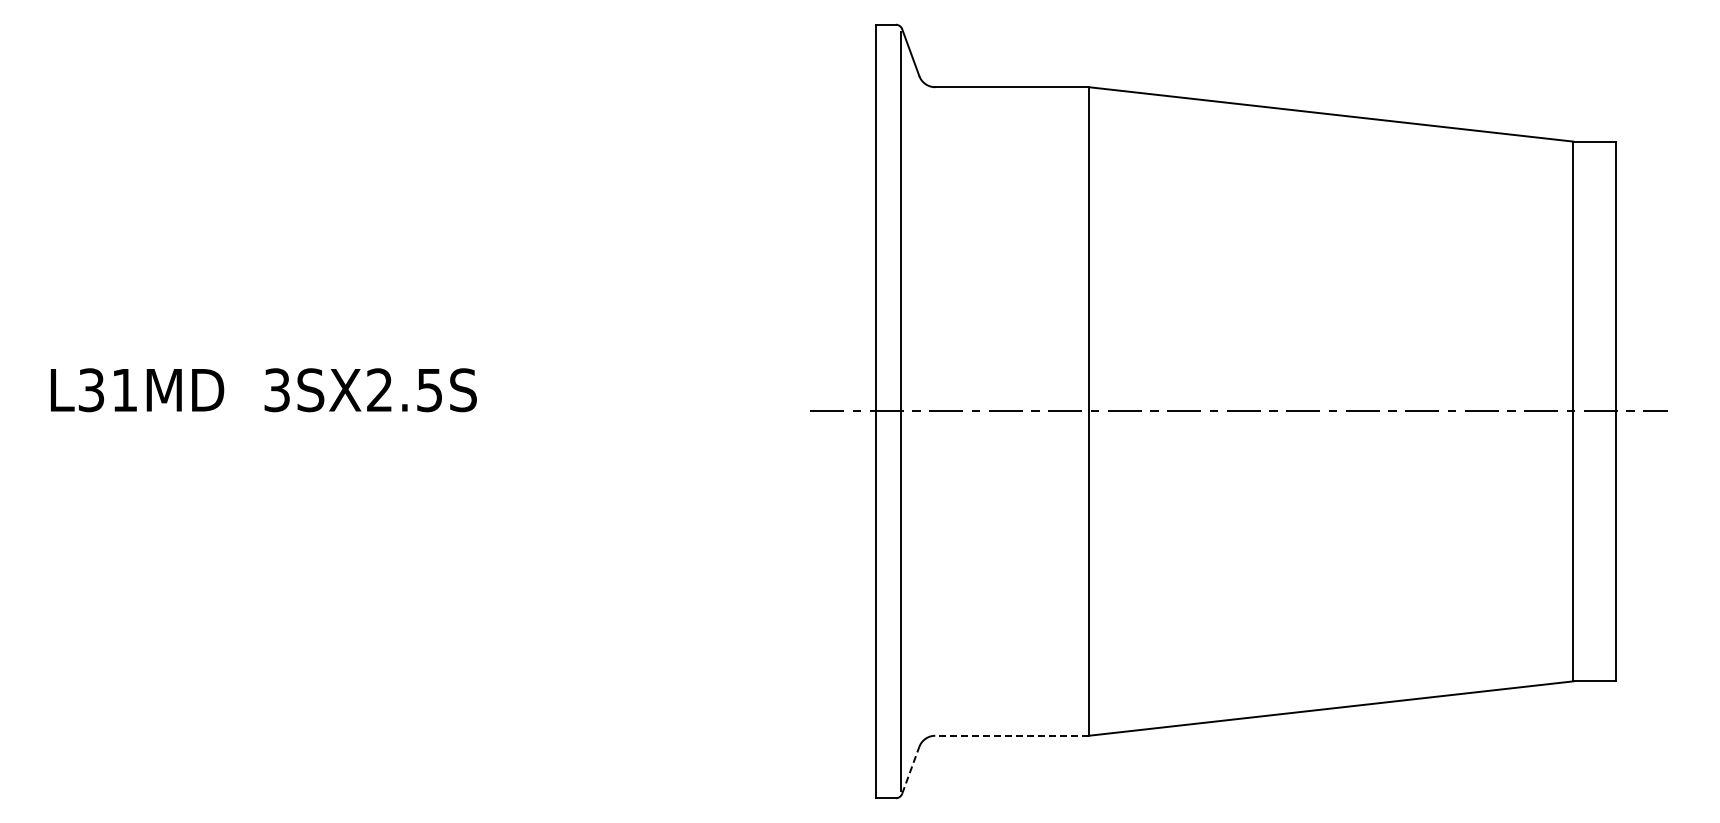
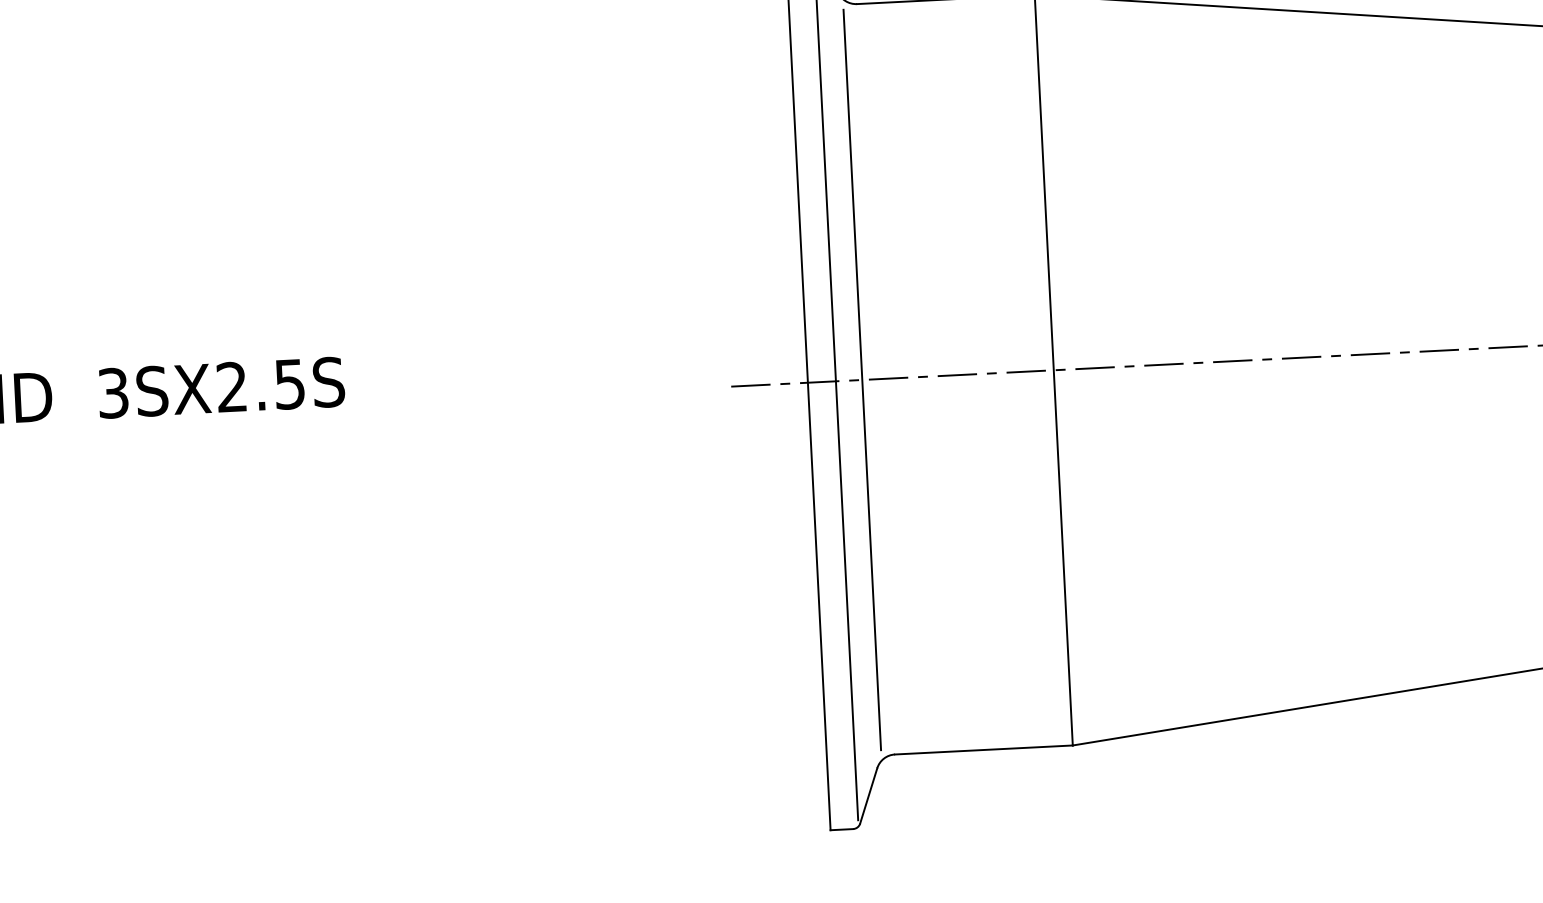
line: (923, 411) -> (862, 379), added
line: (1012, 735) -> (984, 749), dashed -> solid
line: (910, 770) -> (868, 796), dashed -> solid

